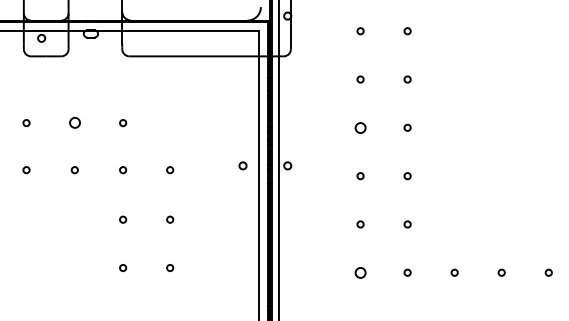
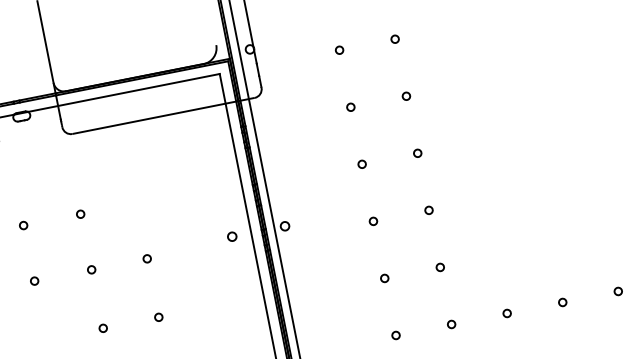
circle: (74, 123) -> (23, 226), size x0.62
circle: (360, 127) -> (361, 163), size x0.62
circle: (360, 272) -> (395, 335), size x0.62

